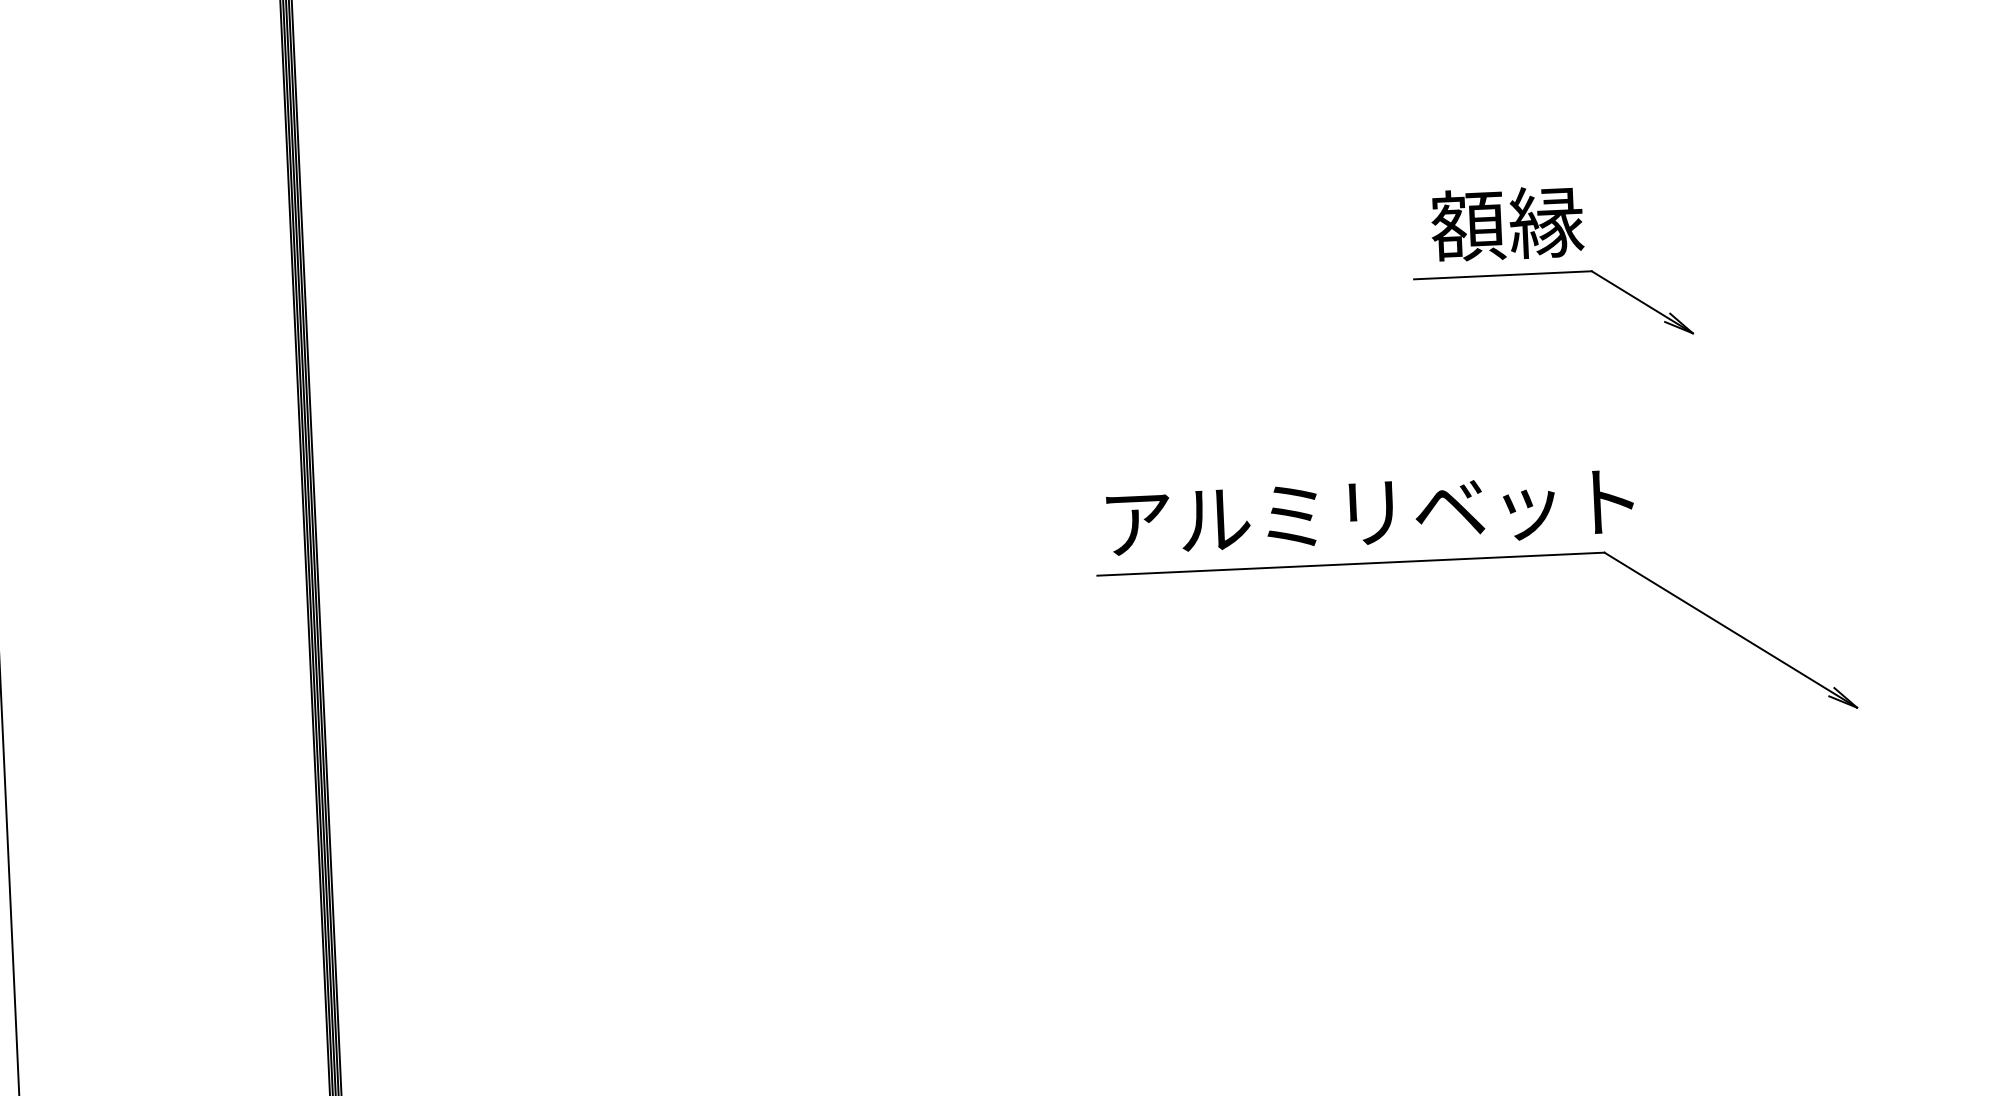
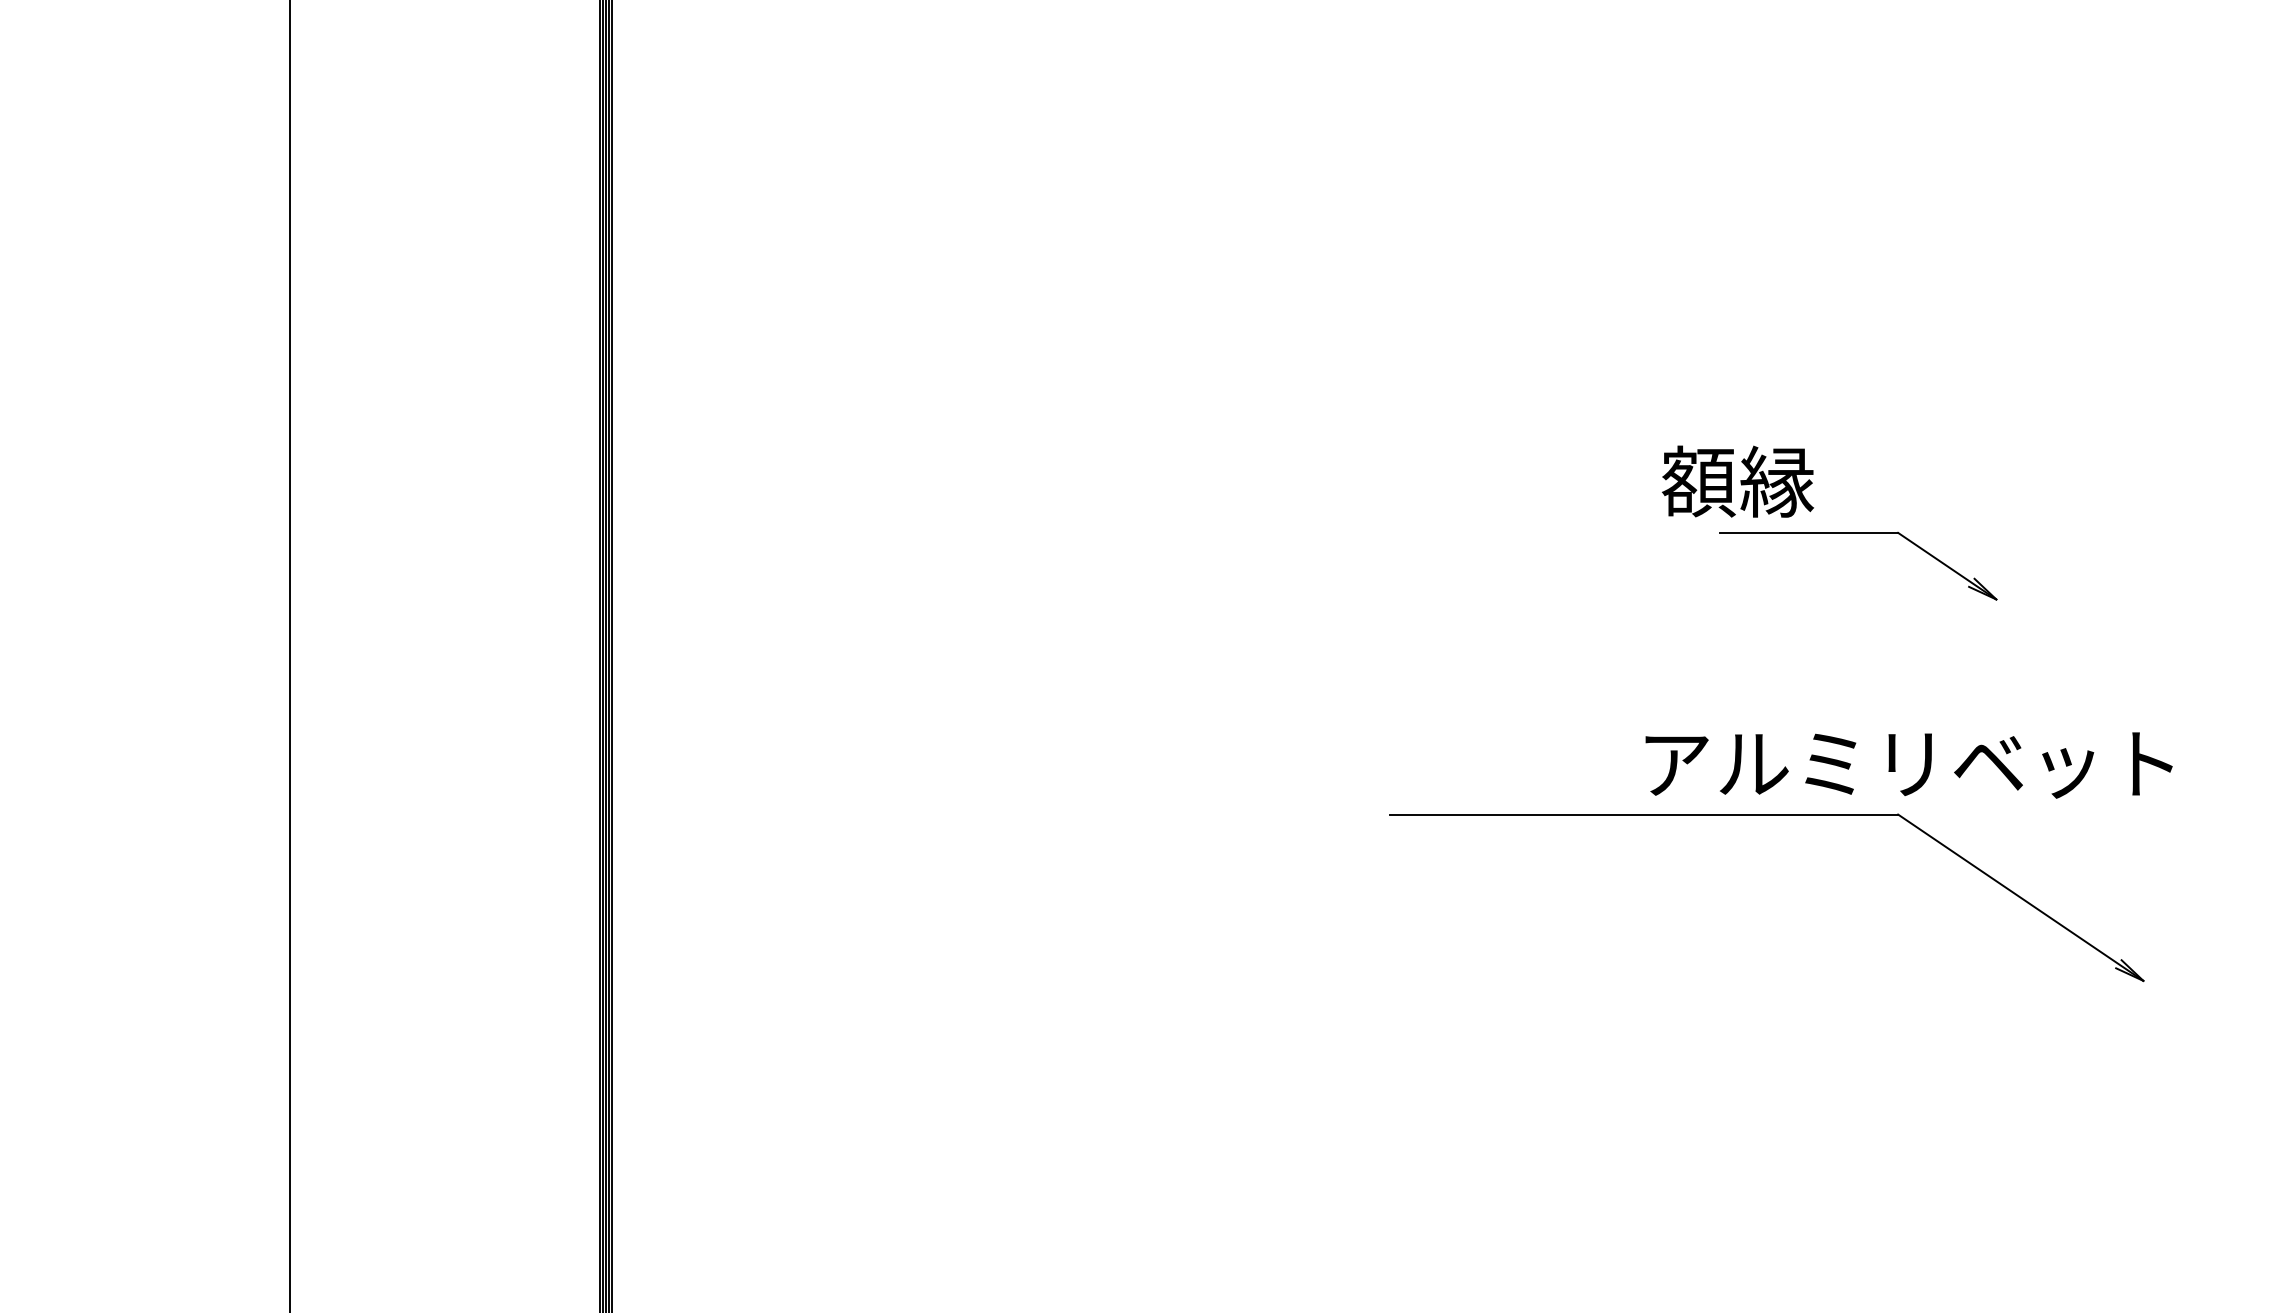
text: (1506, 223) -> (1737, 481), moved
text: (1369, 514) -> (1908, 765), moved

